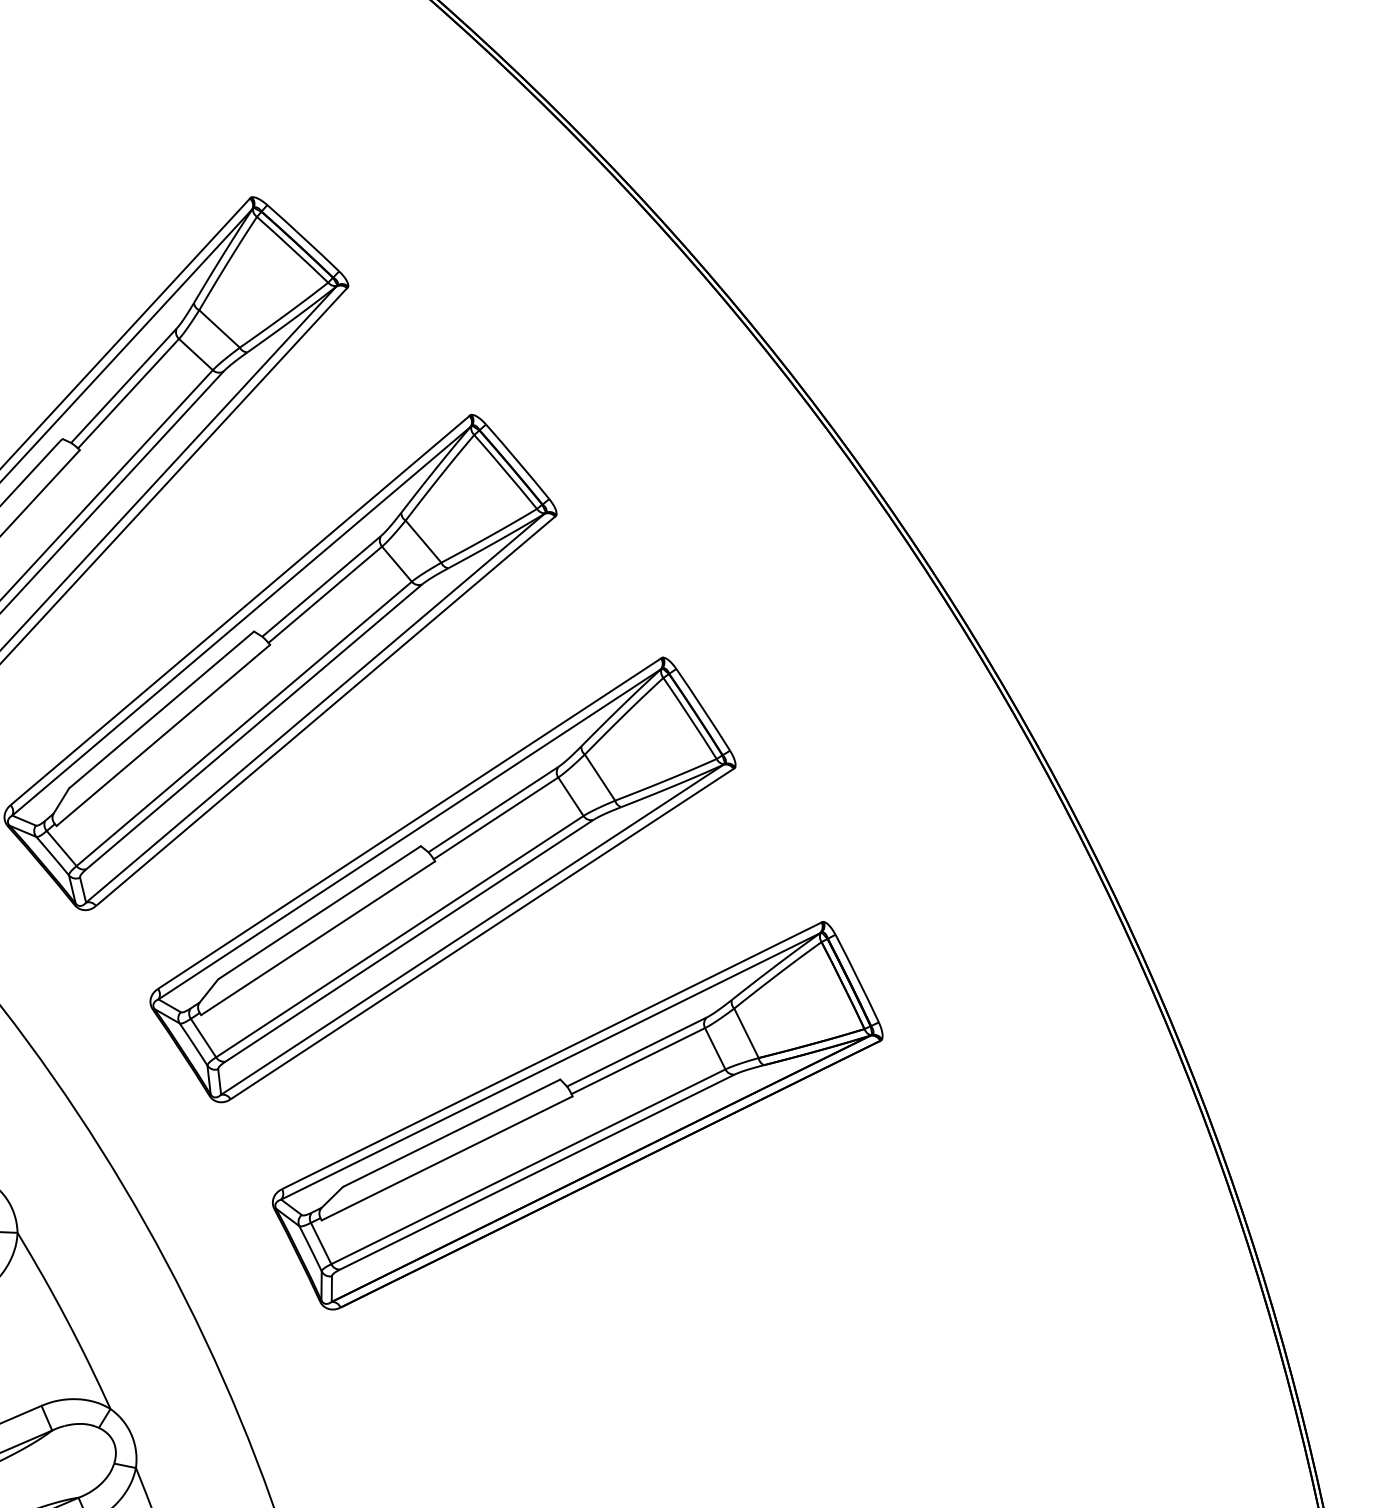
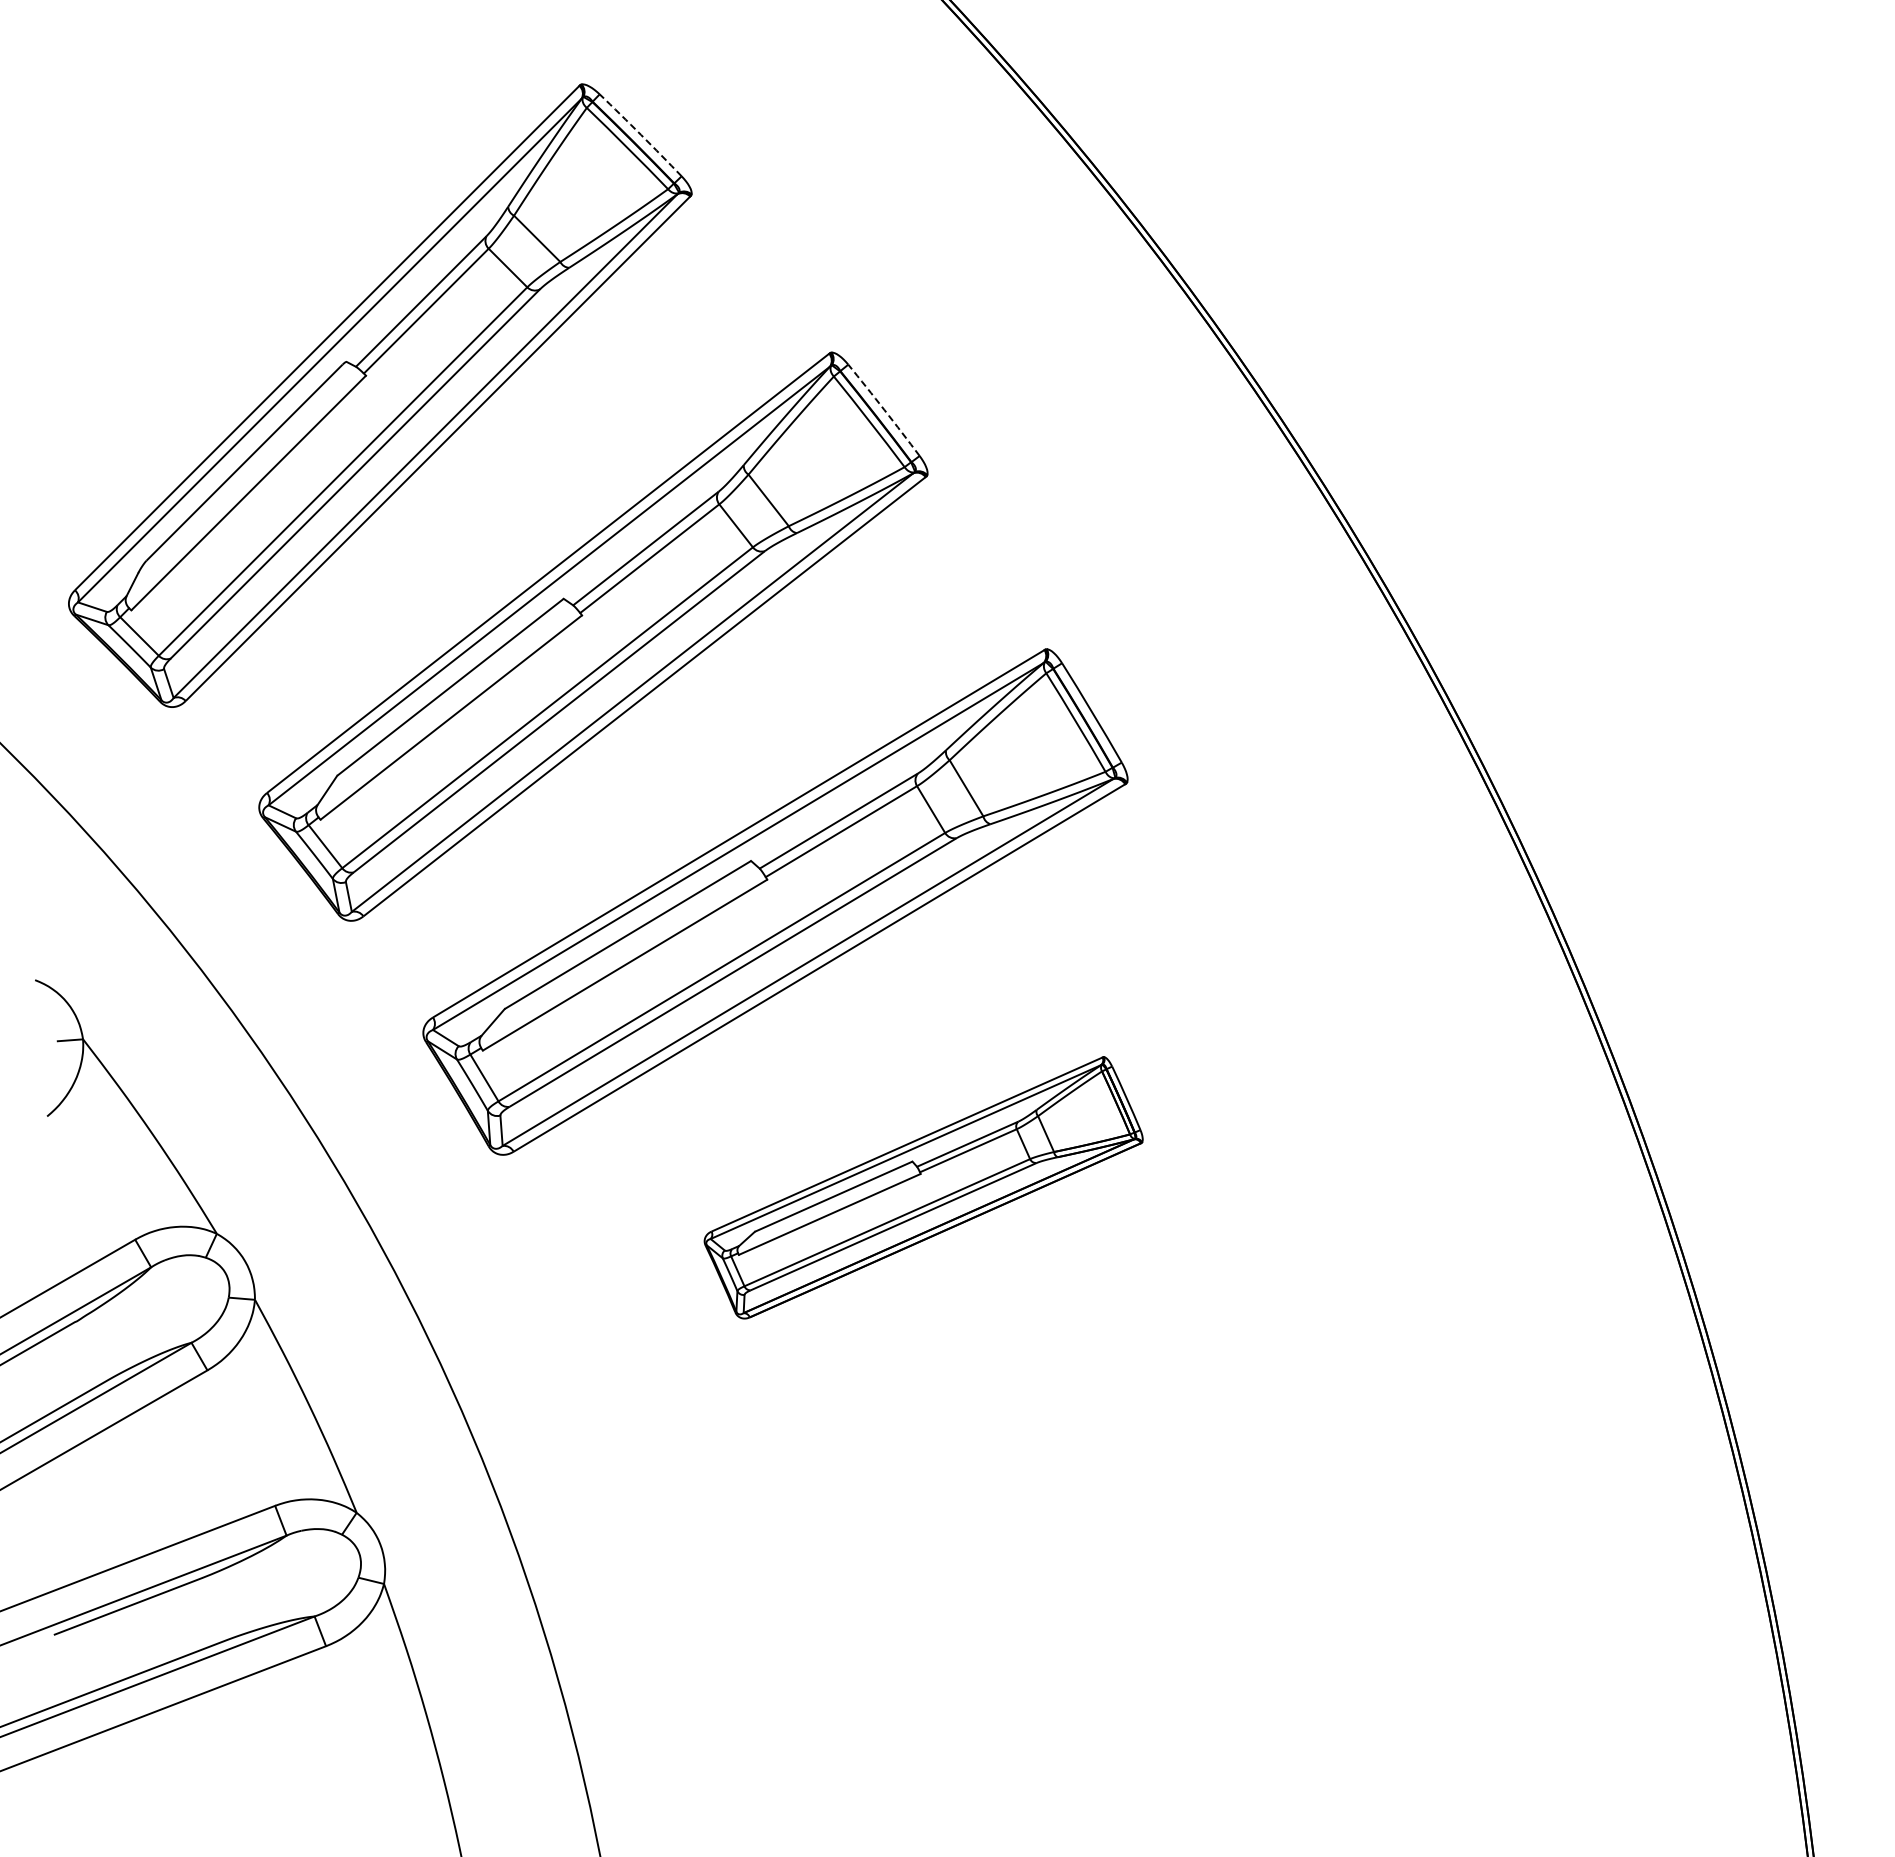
arc: (303, 237) -> (641, 134), solid -> dashed
arc: (518, 461) -> (884, 410), solid -> dashed
part: (577, 1115) -> (923, 1187), size x0.6

